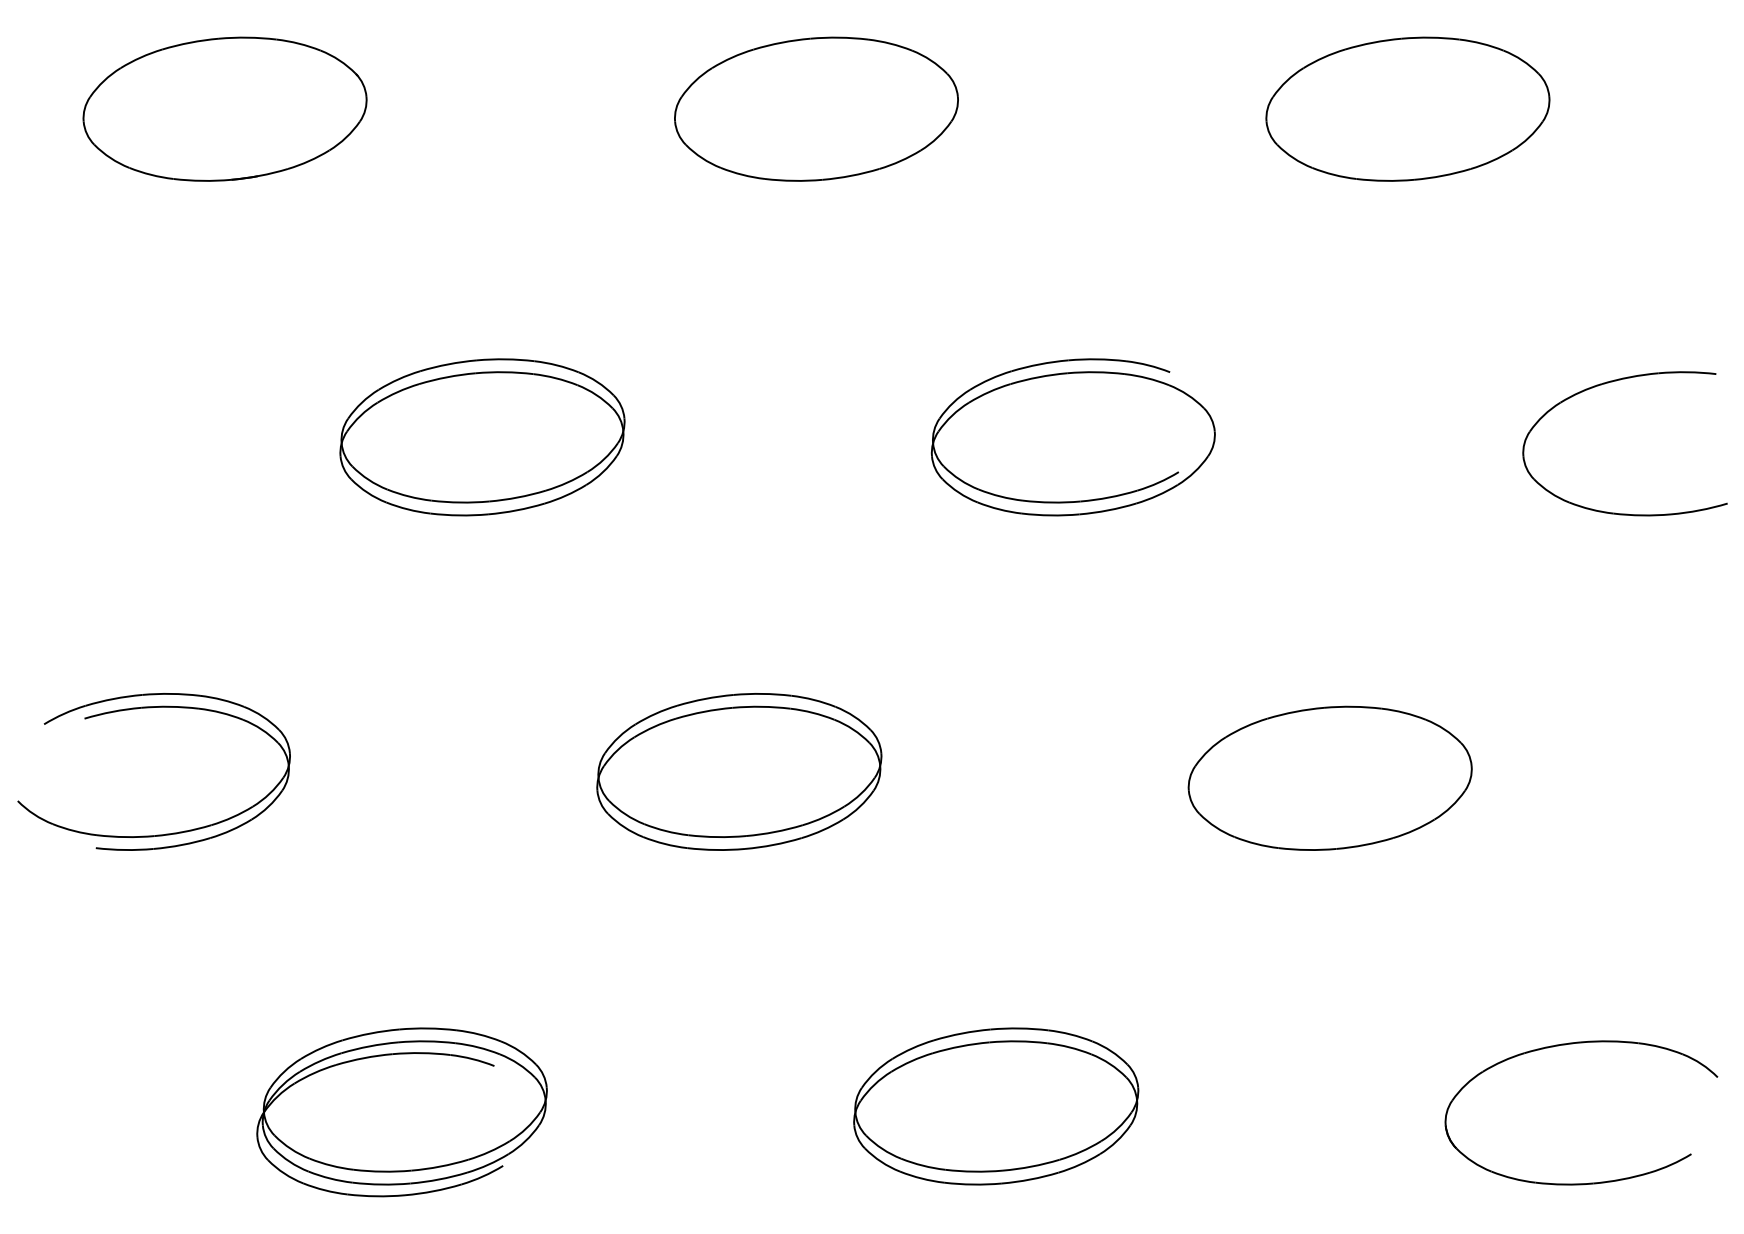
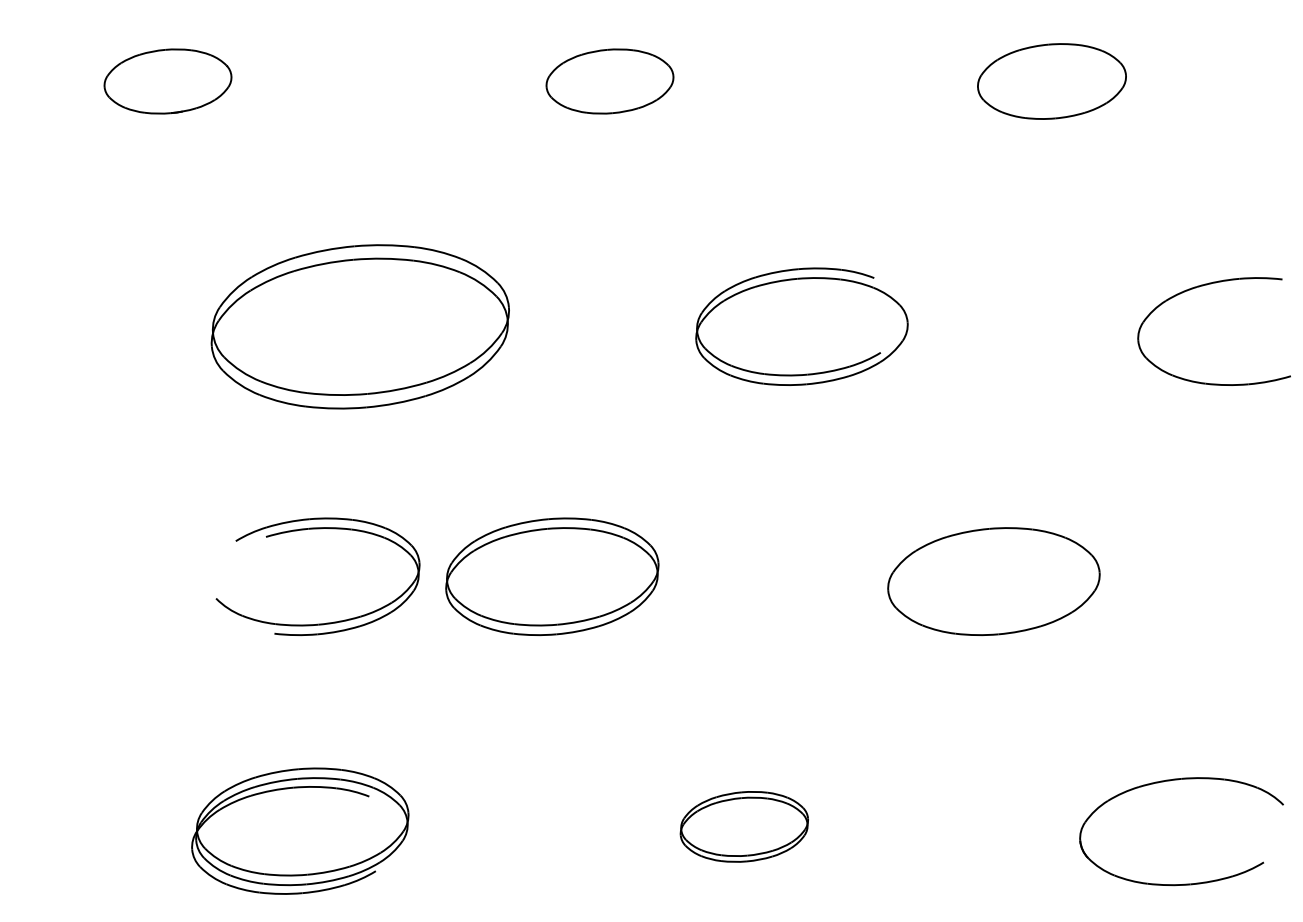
part: (224, 109) -> (167, 81), size x0.6
part: (815, 109) -> (609, 81), size x0.6
part: (1407, 109) -> (1051, 81), size x0.7
part: (482, 437) -> (360, 326), size x1.4
part: (165, 833) -> (326, 622), moved
part: (996, 1106) -> (744, 826), size x0.6

